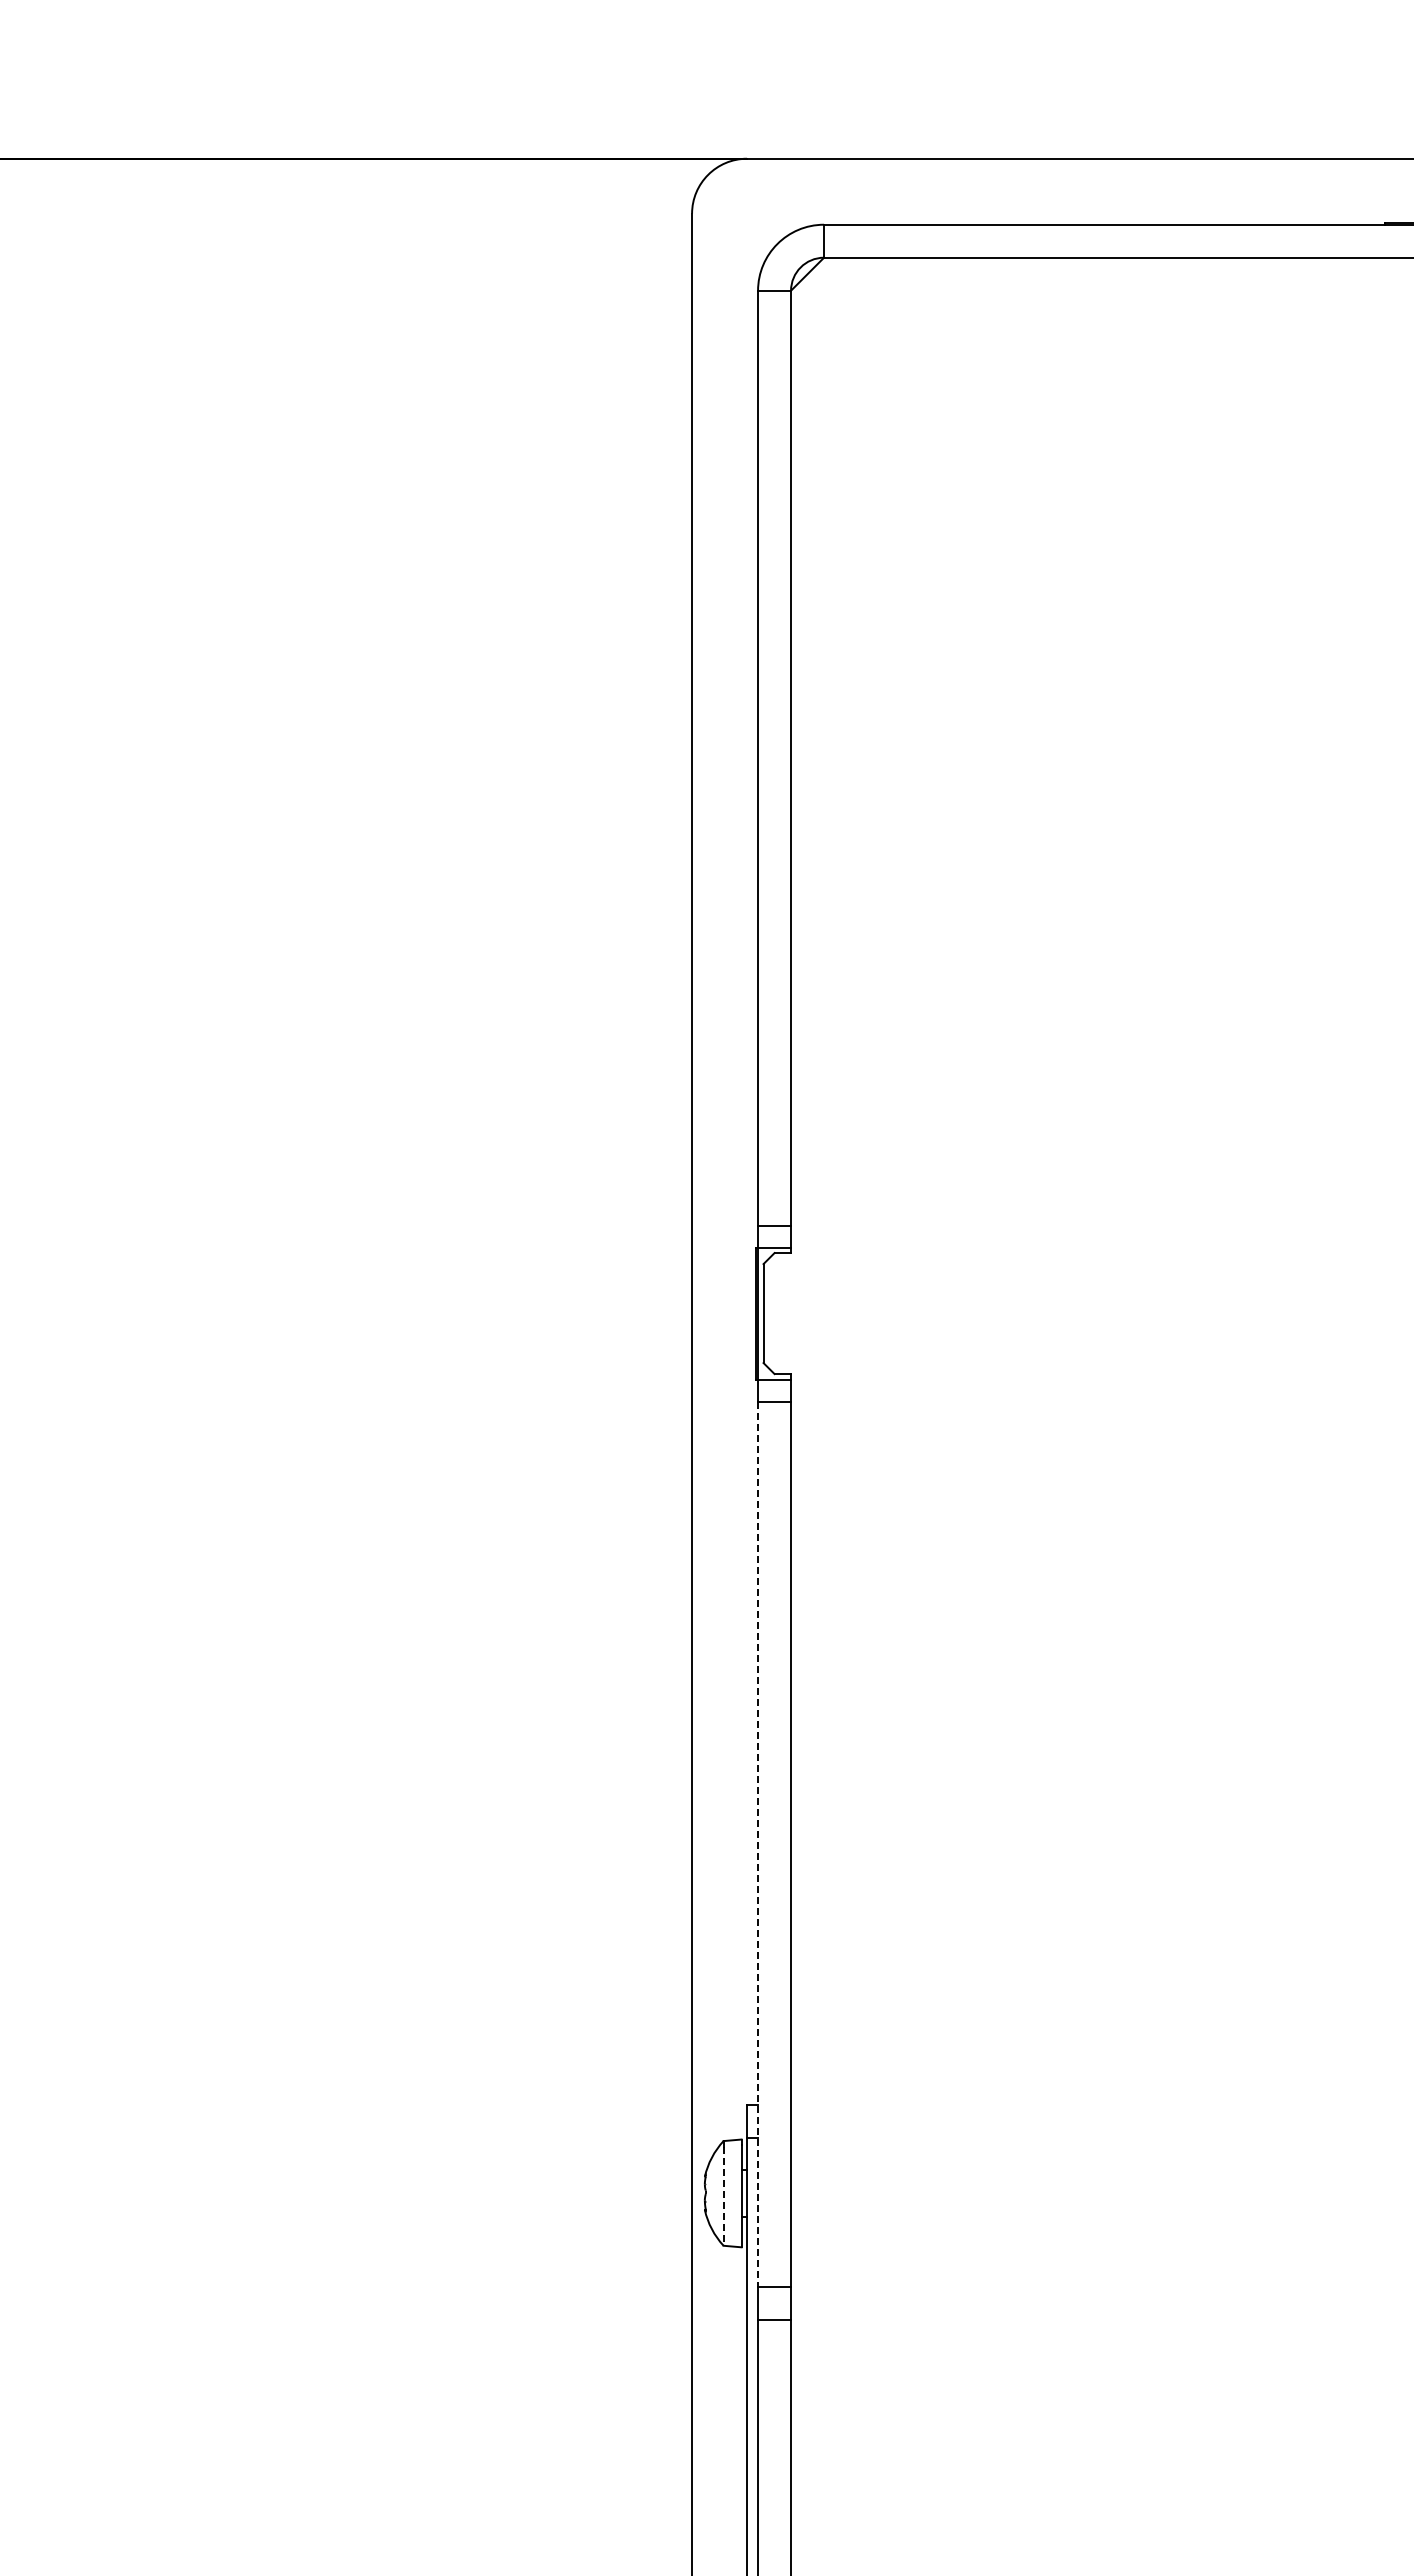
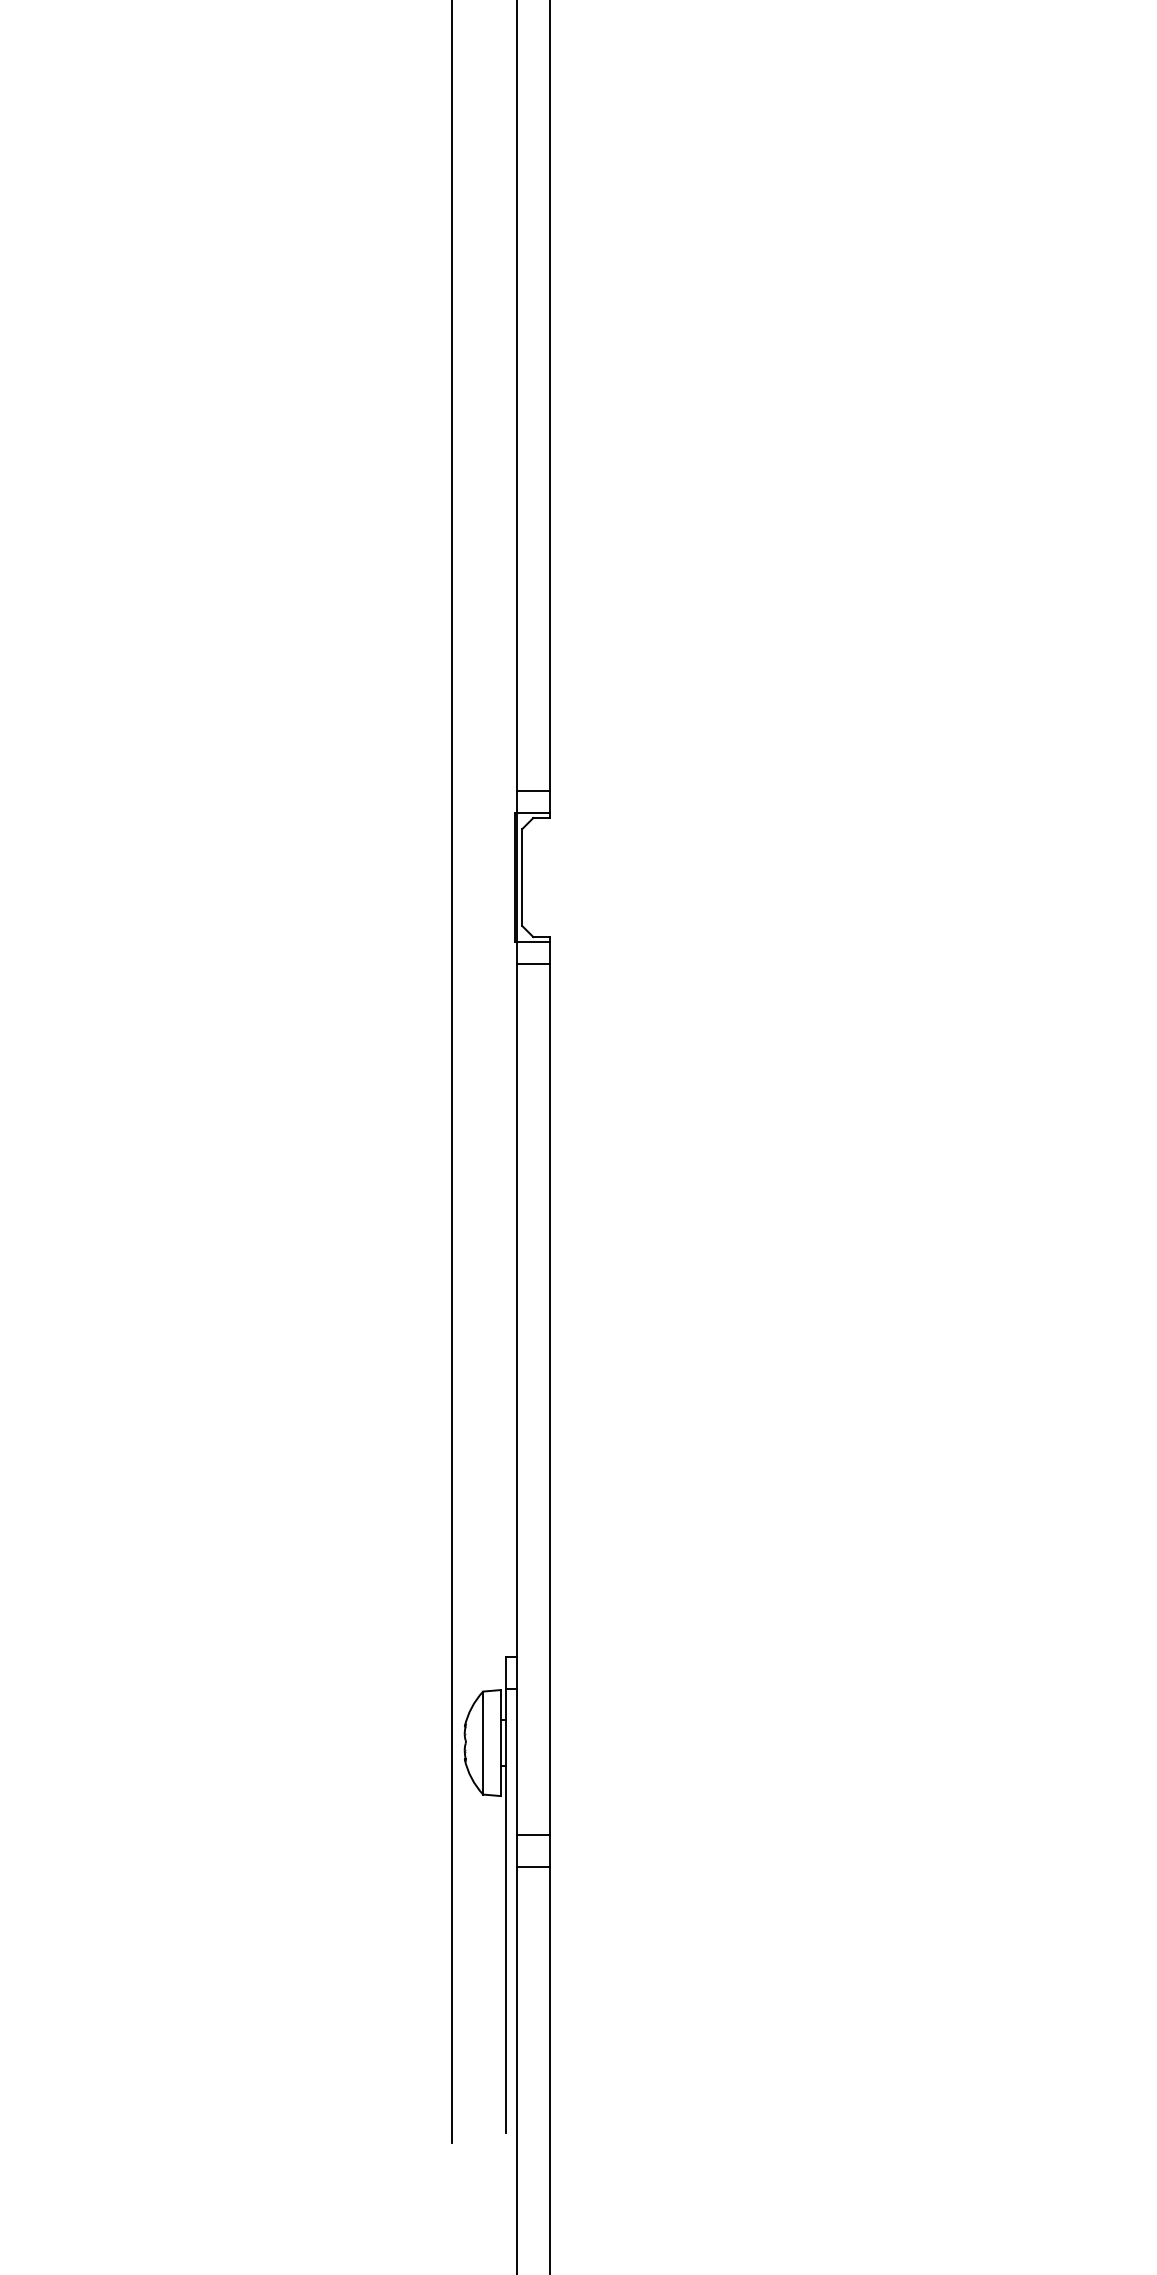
line: (758, 1844) -> (517, 1399), dashed -> solid
line: (723, 2196) -> (483, 1746), dashed -> solid

